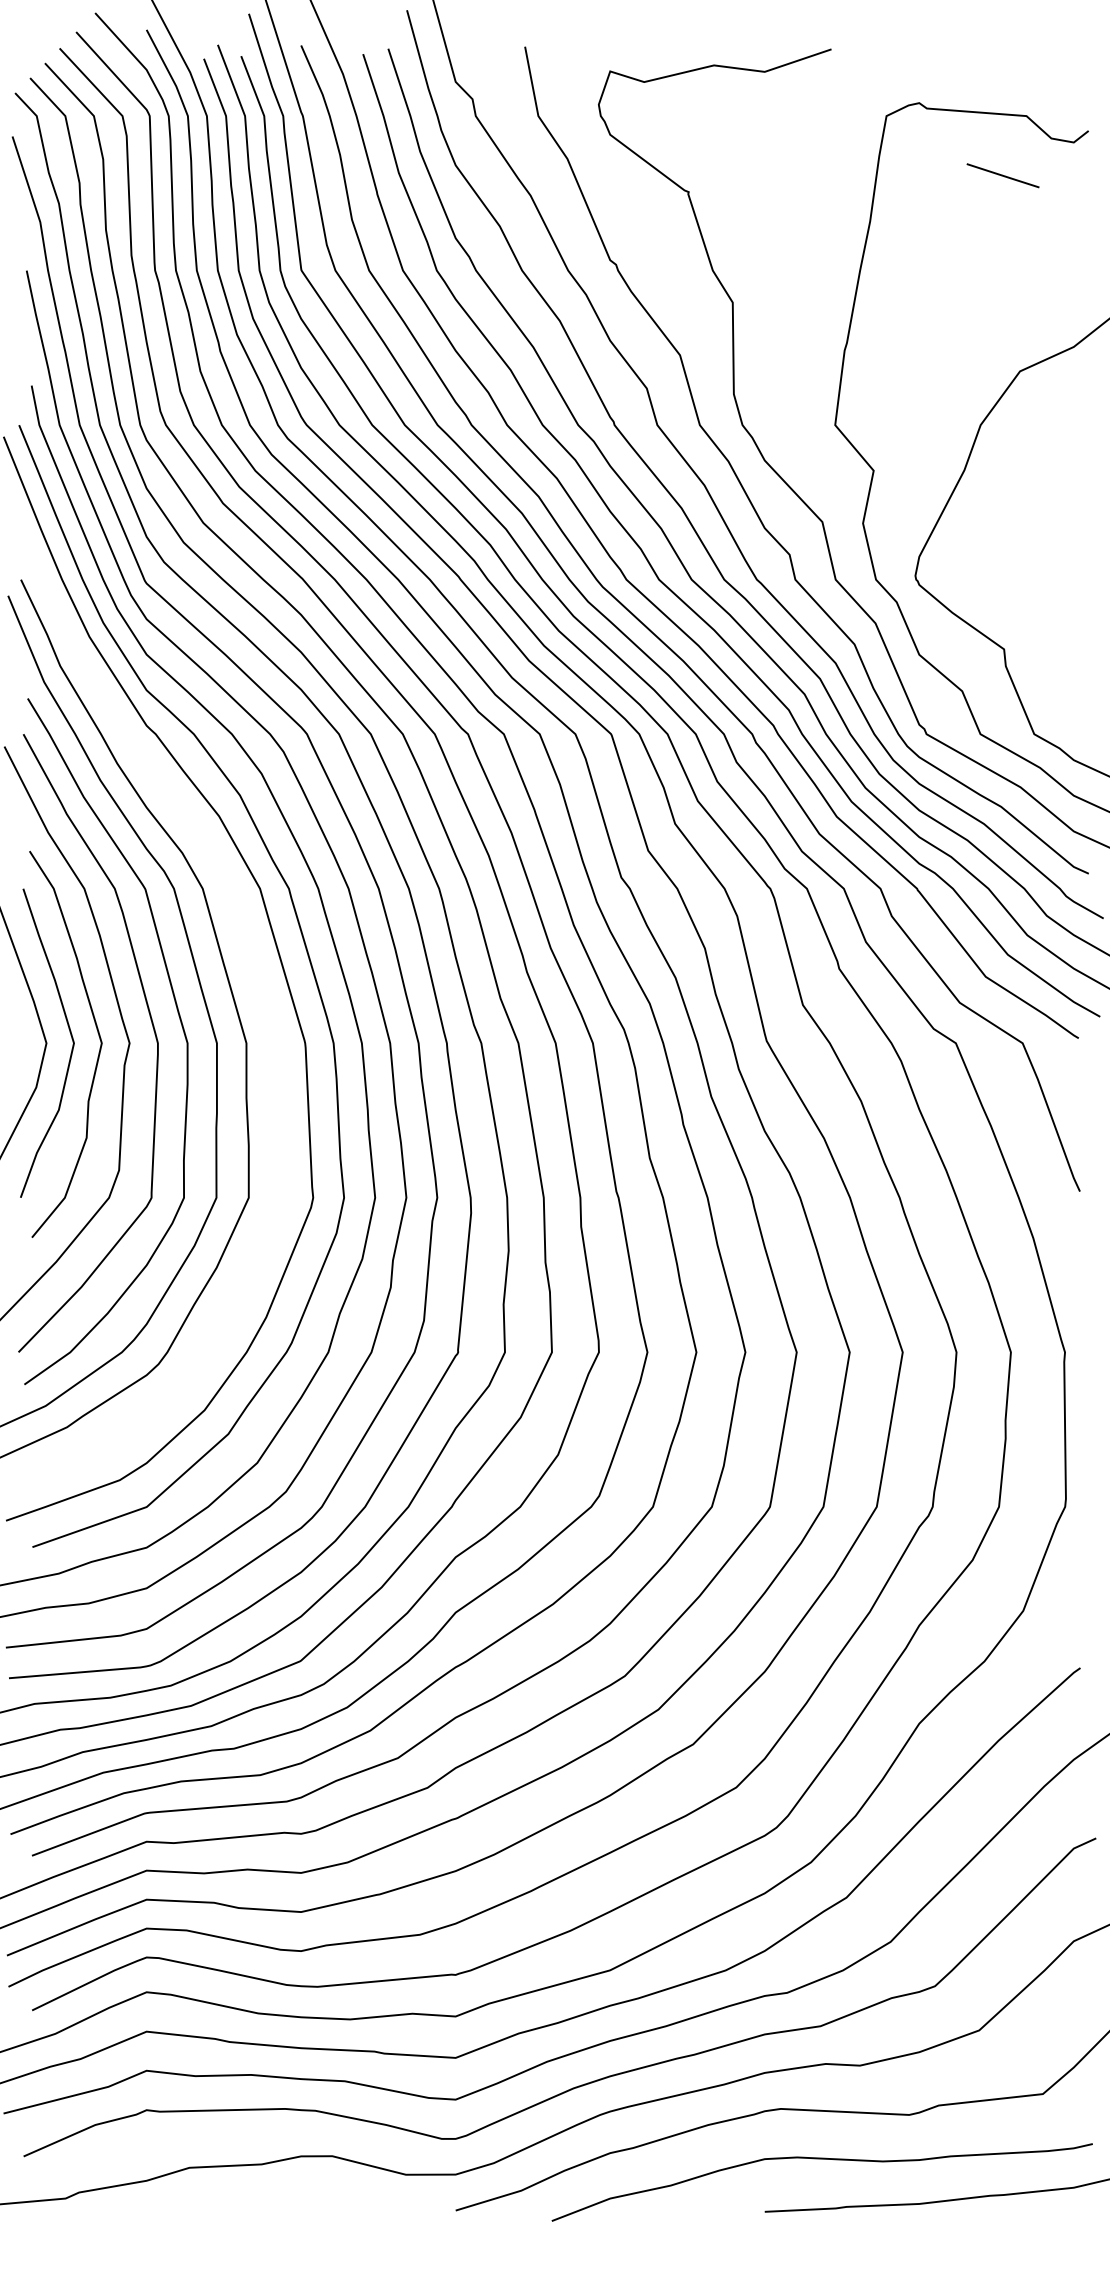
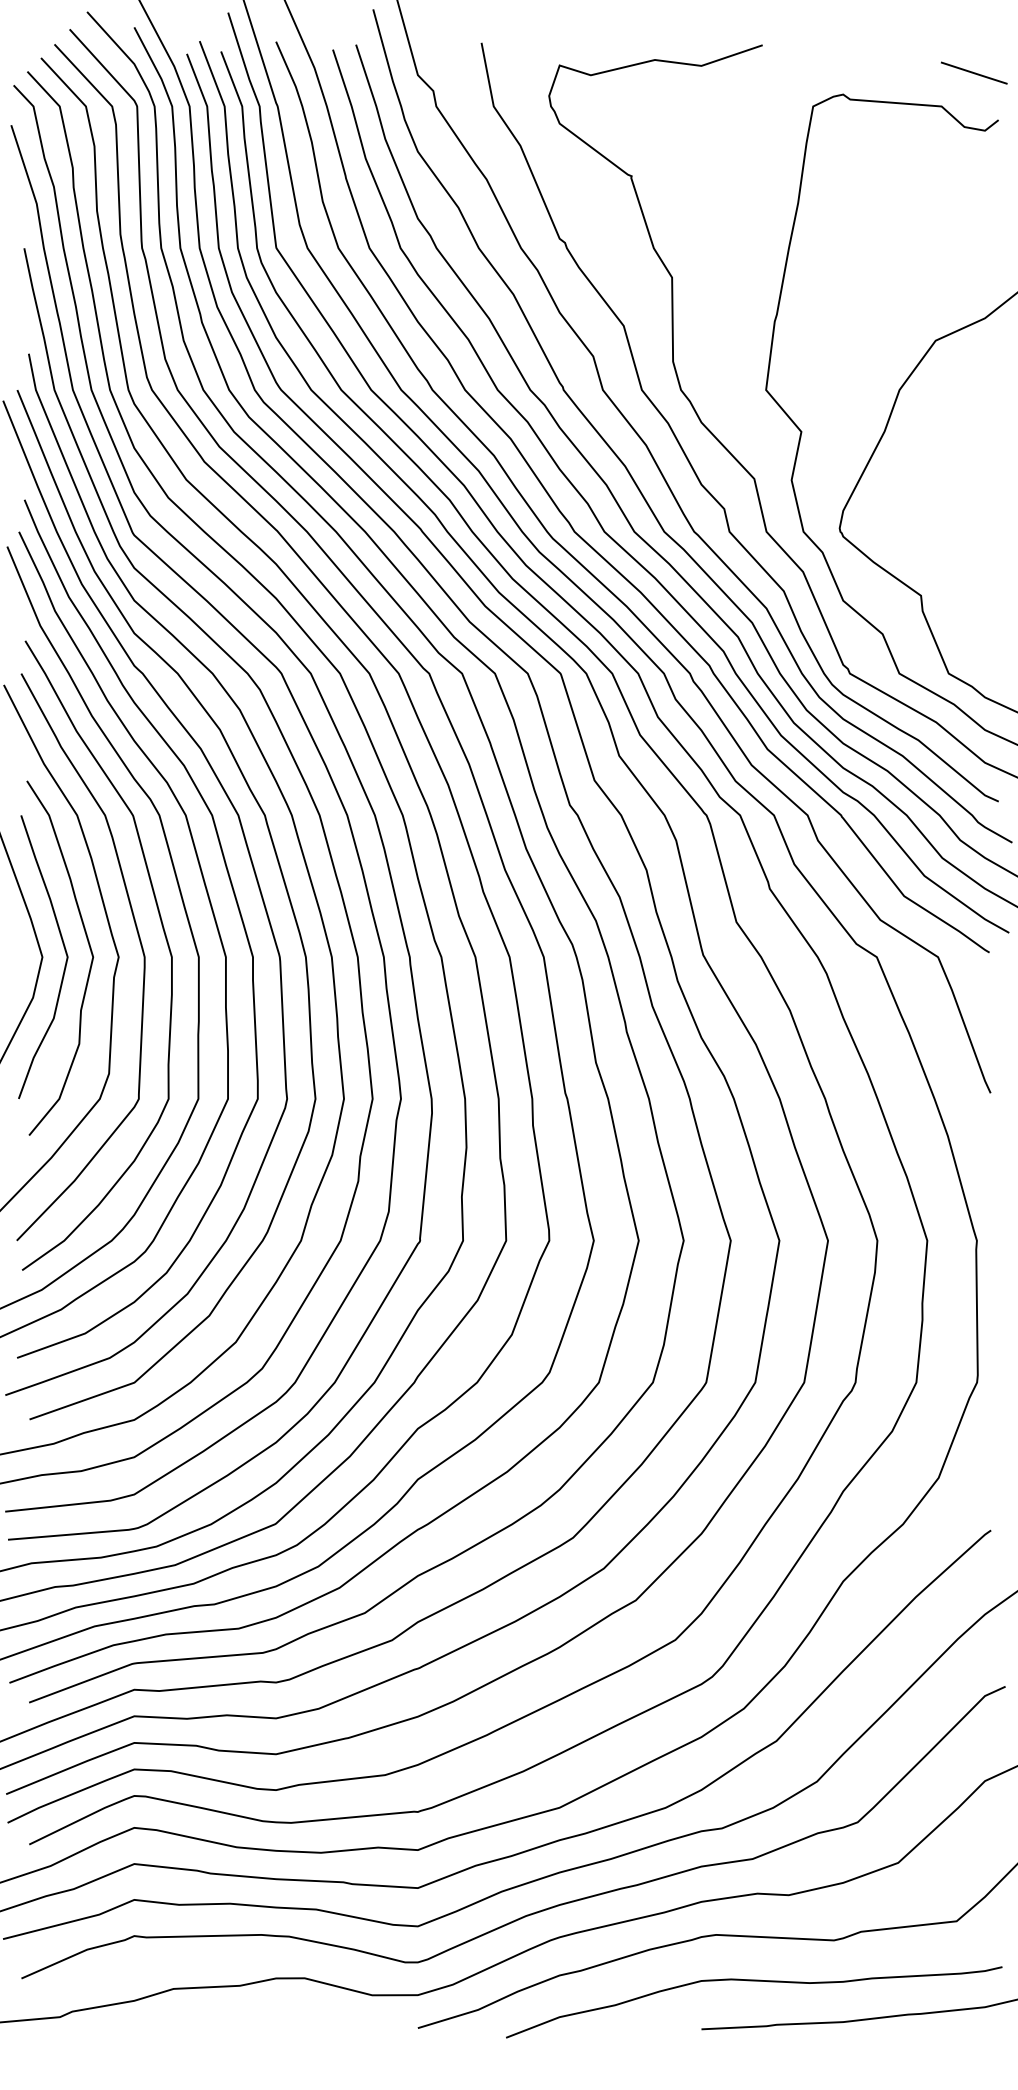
line: (1002, 175) -> (973, 72), moved
curve: (257, 984) -> (236, 903), added

